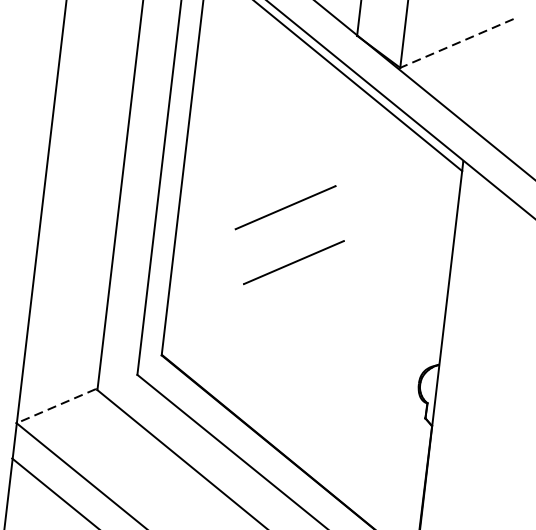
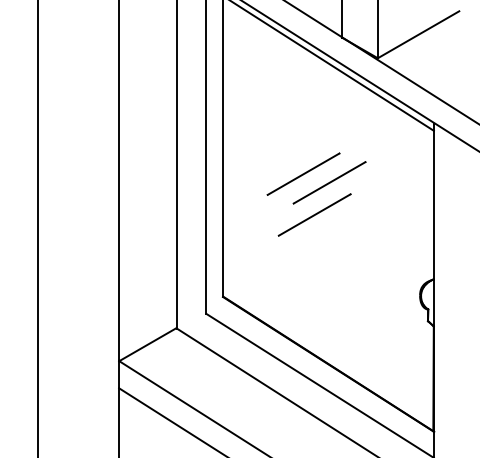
line: (456, 43) -> (418, 34), dashed -> solid
line: (318, 222) -> (329, 182), added
line: (55, 405) -> (147, 344), dashed -> solid

